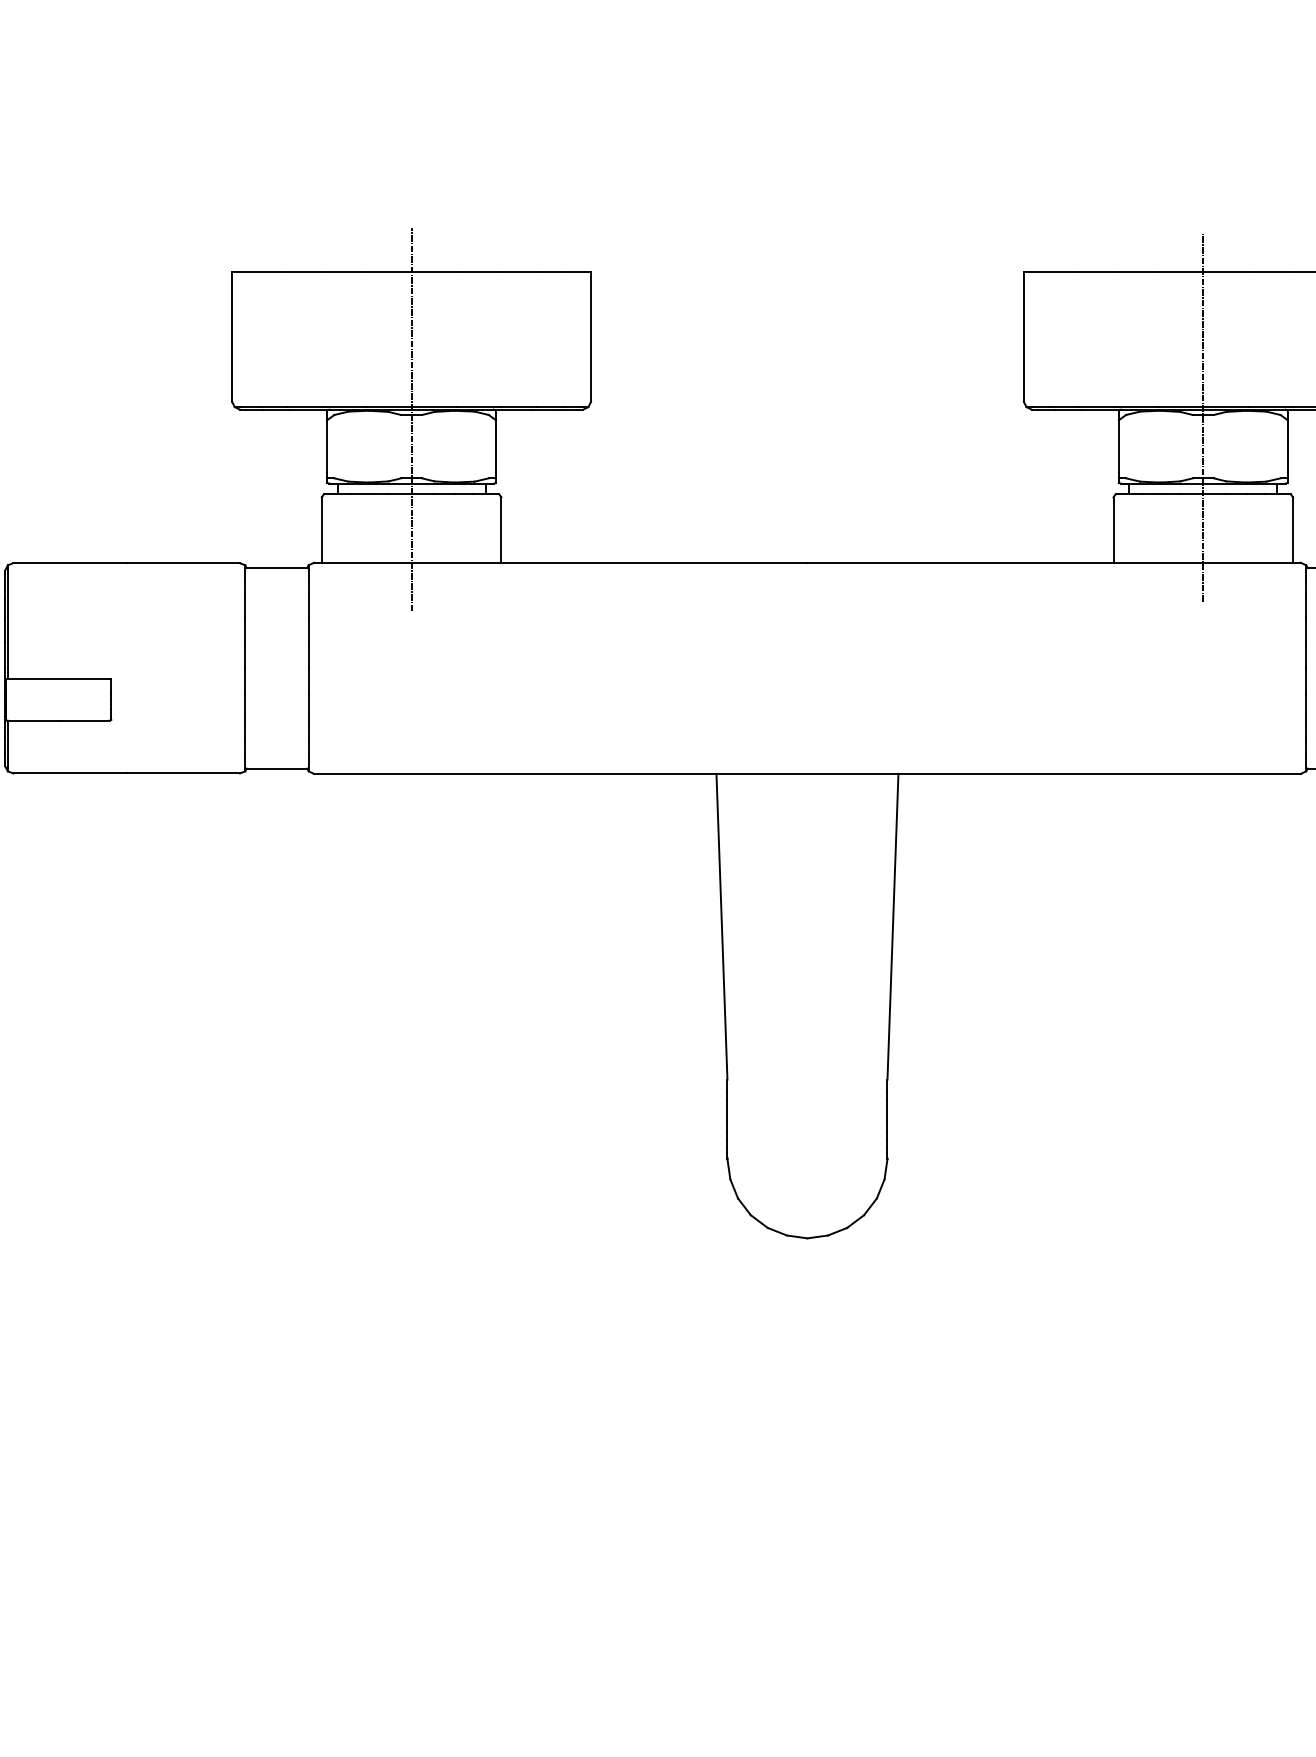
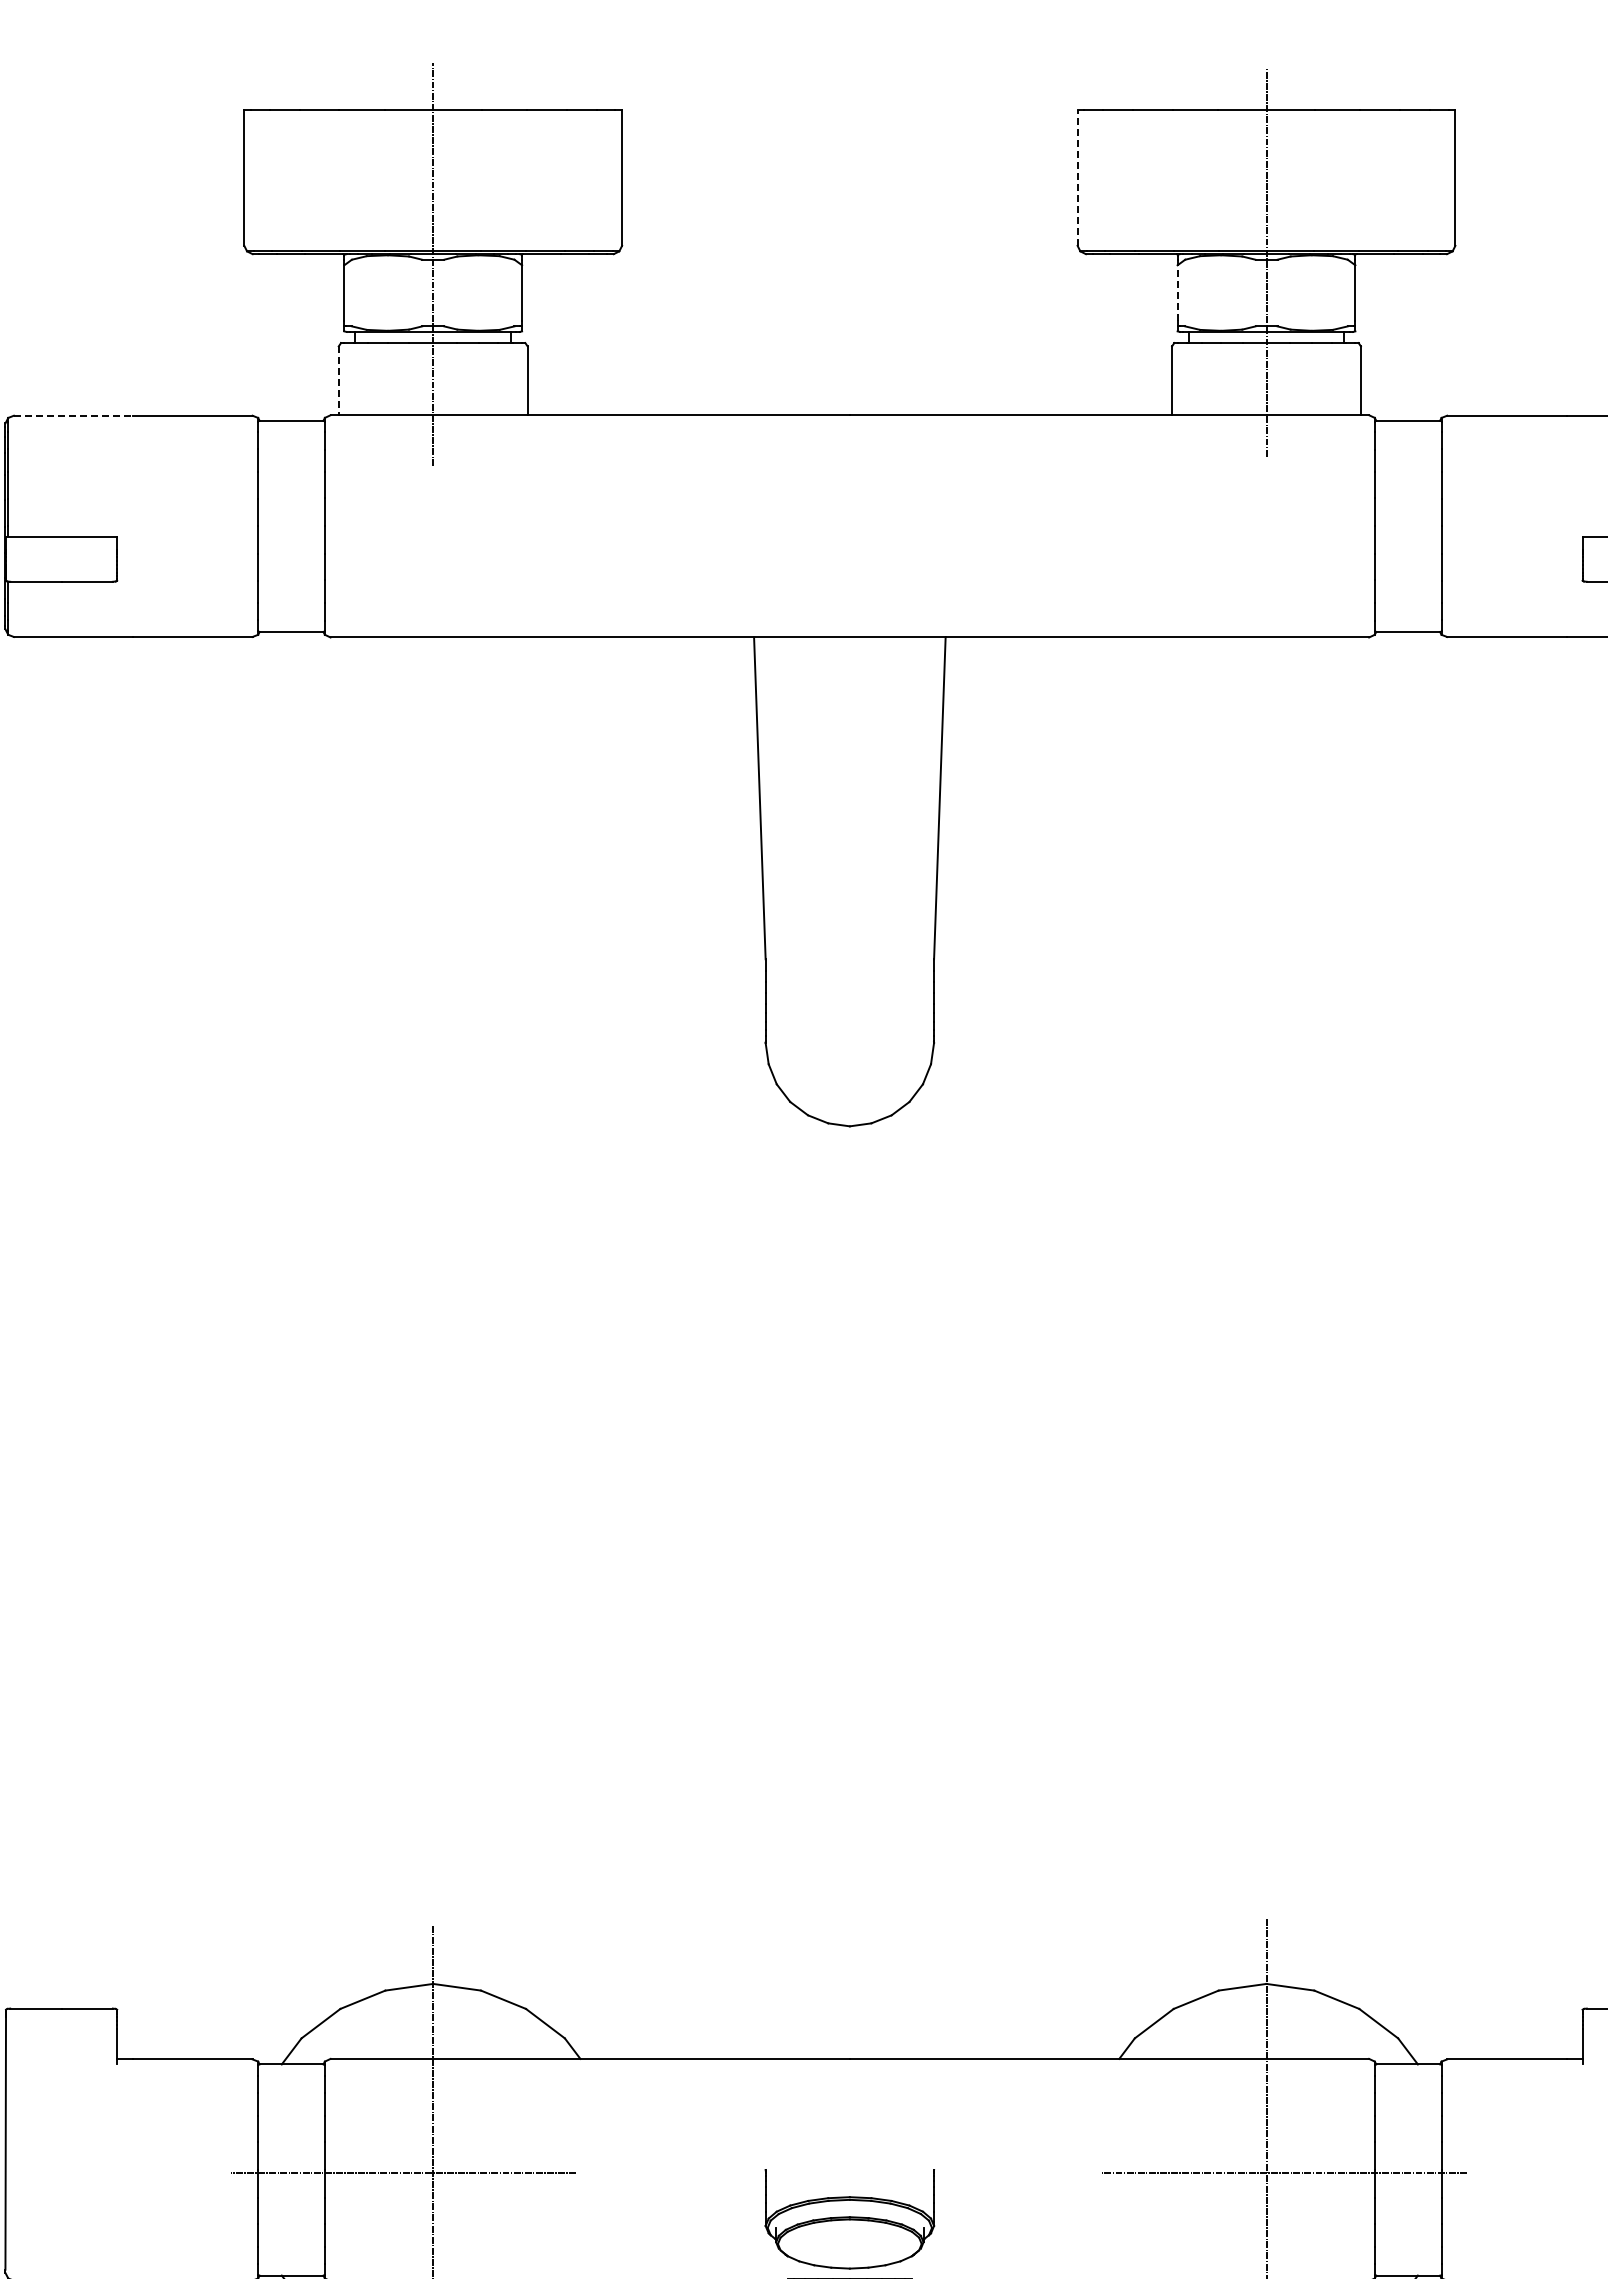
line: (1023, 336) -> (1077, 177), solid -> dashed
line: (1118, 447) -> (1177, 293), solid -> dashed
line: (321, 530) -> (338, 381), solid -> dashed
line: (69, 562) -> (73, 415), solid -> dashed

